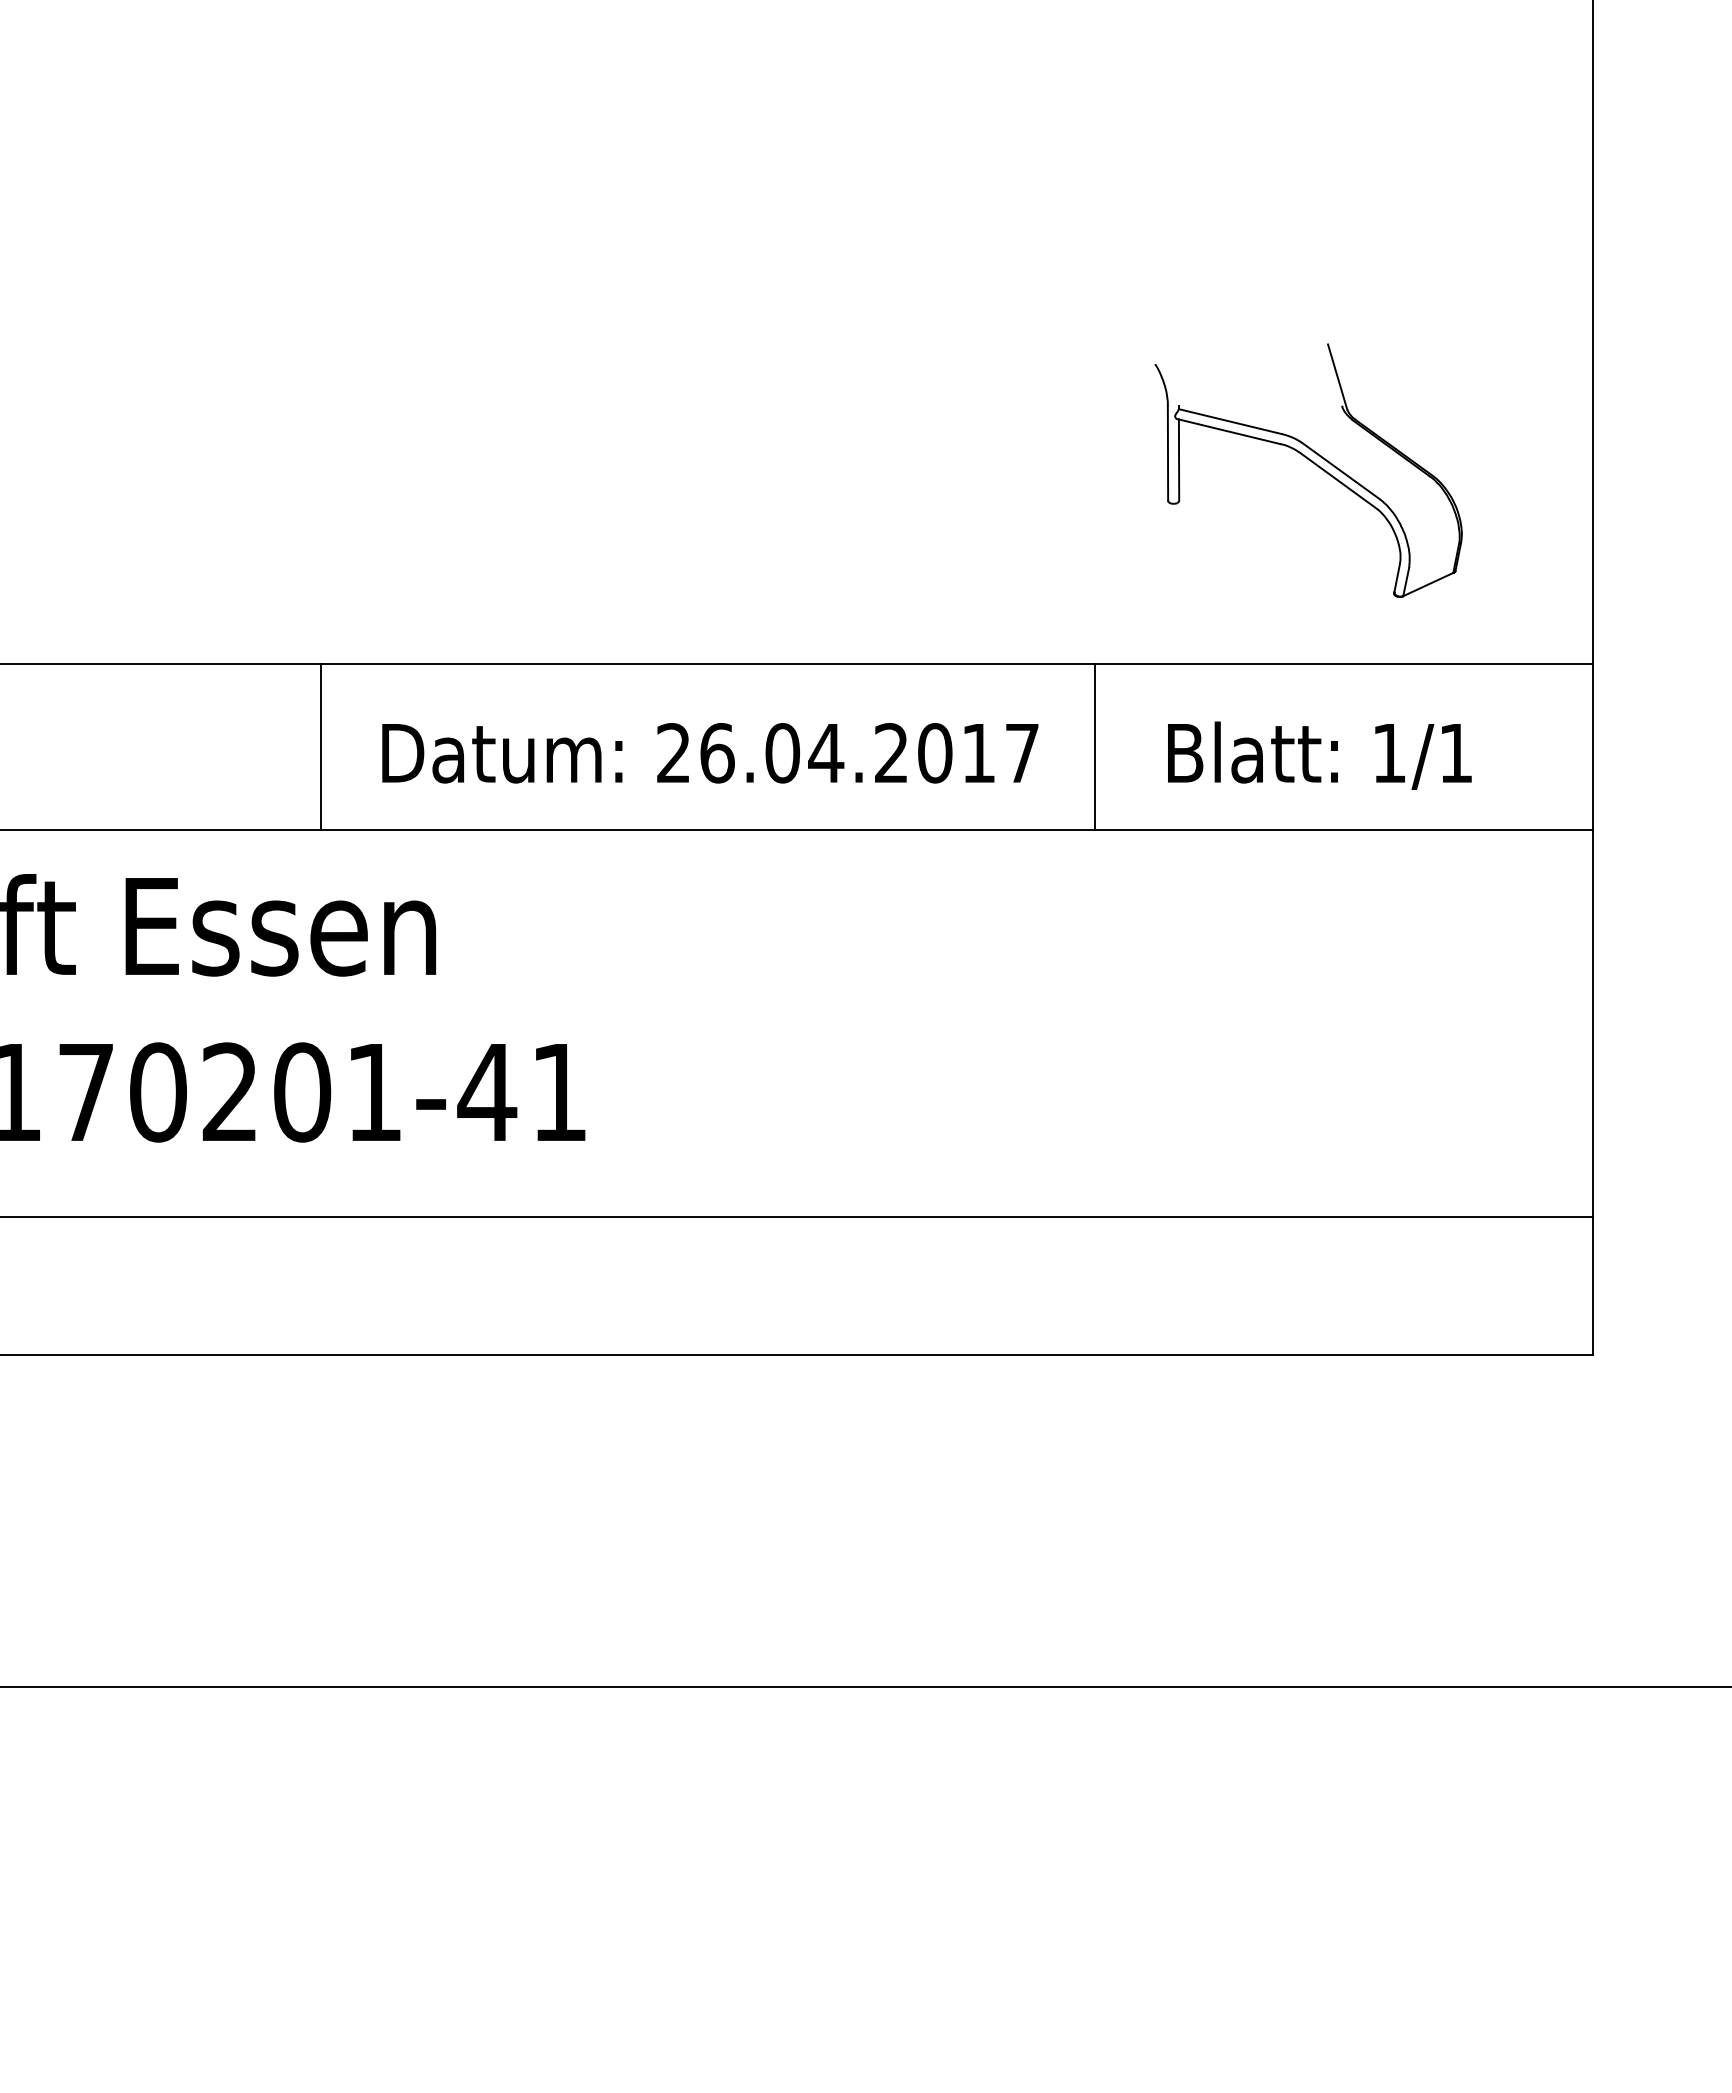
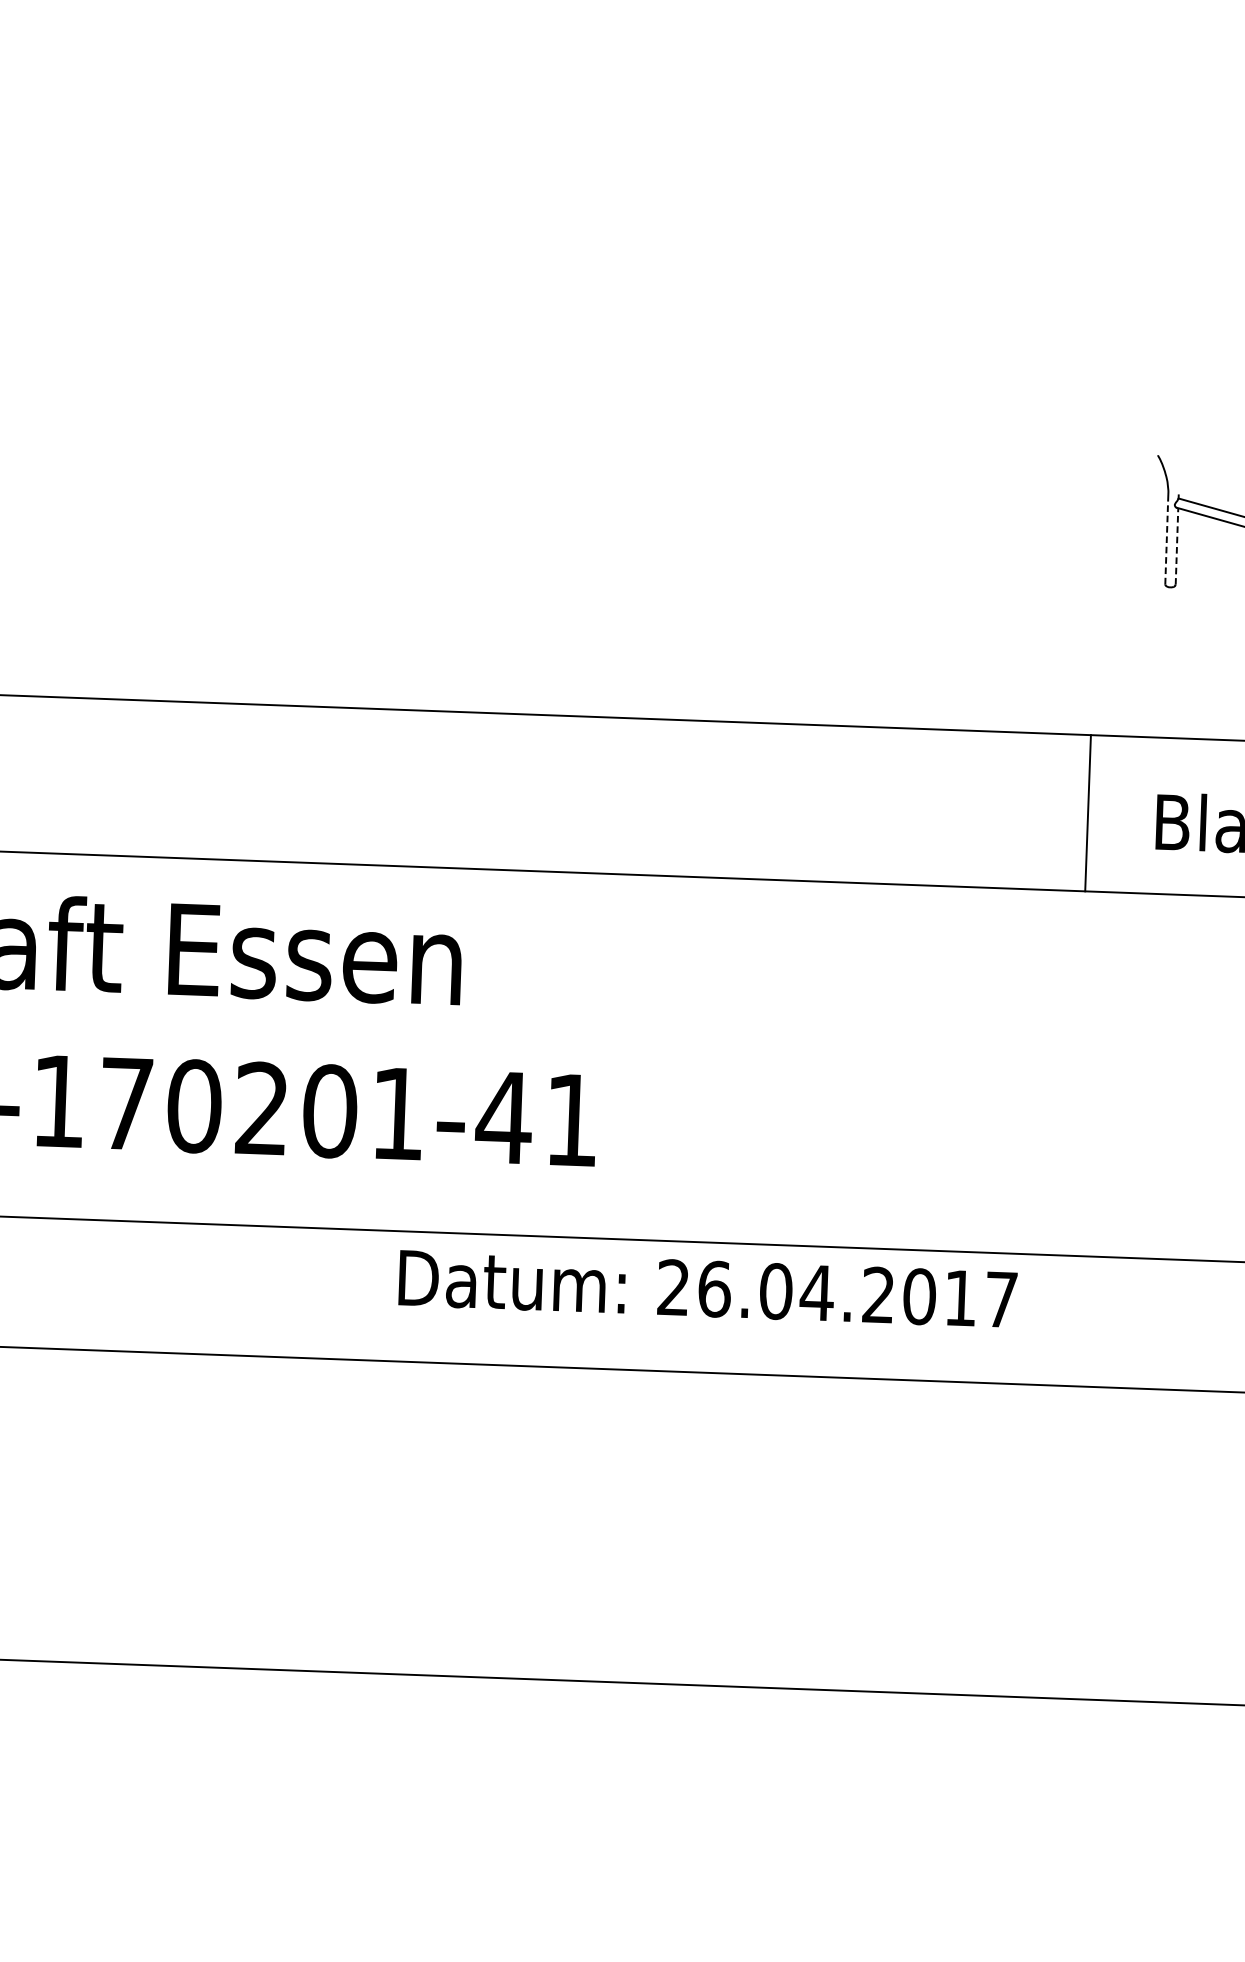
line: (1167, 453) -> (1166, 539), solid -> dashed
line: (1179, 460) -> (1177, 546), solid -> dashed
line: (320, 746) -> (359, 786), removed
text: (710, 753) -> (708, 1289), moved

